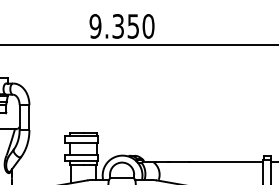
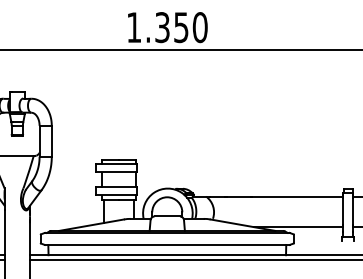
text: (94, 26) -> (133, 27), 9.350 -> 1.350

